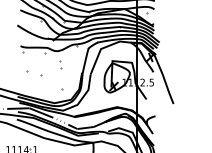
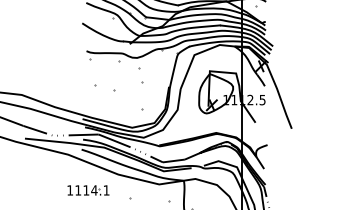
part: (60, 64) -> (140, 75), size x1.6

